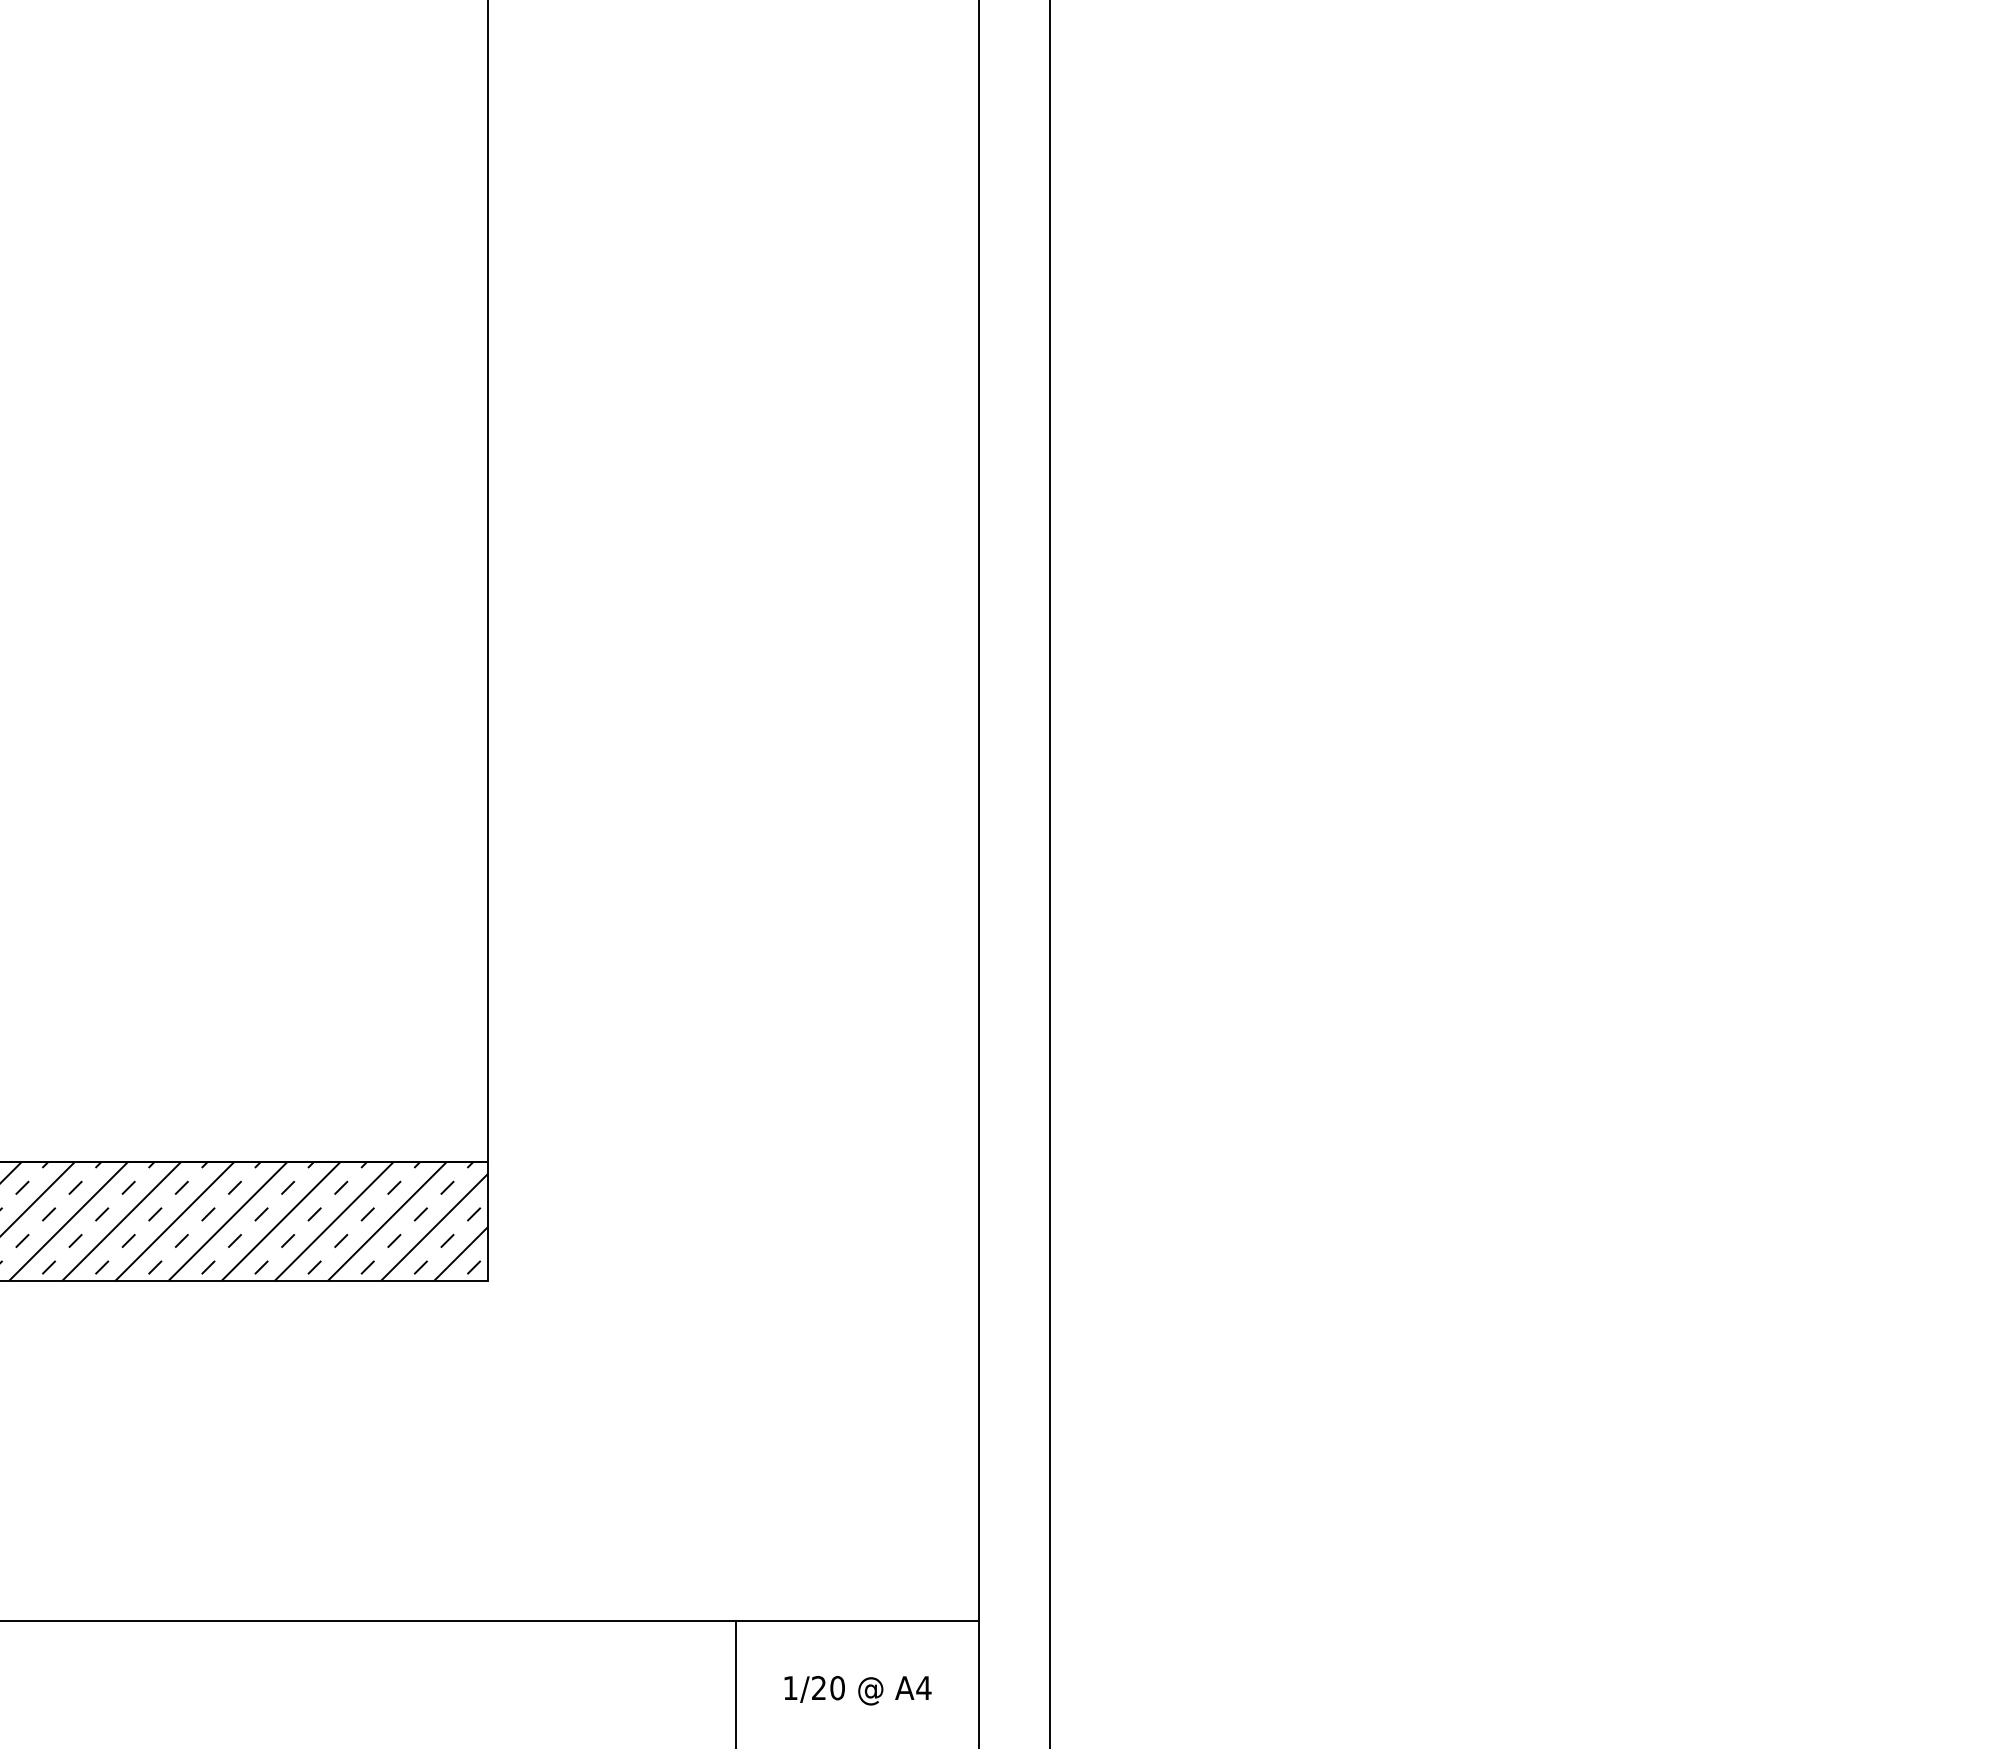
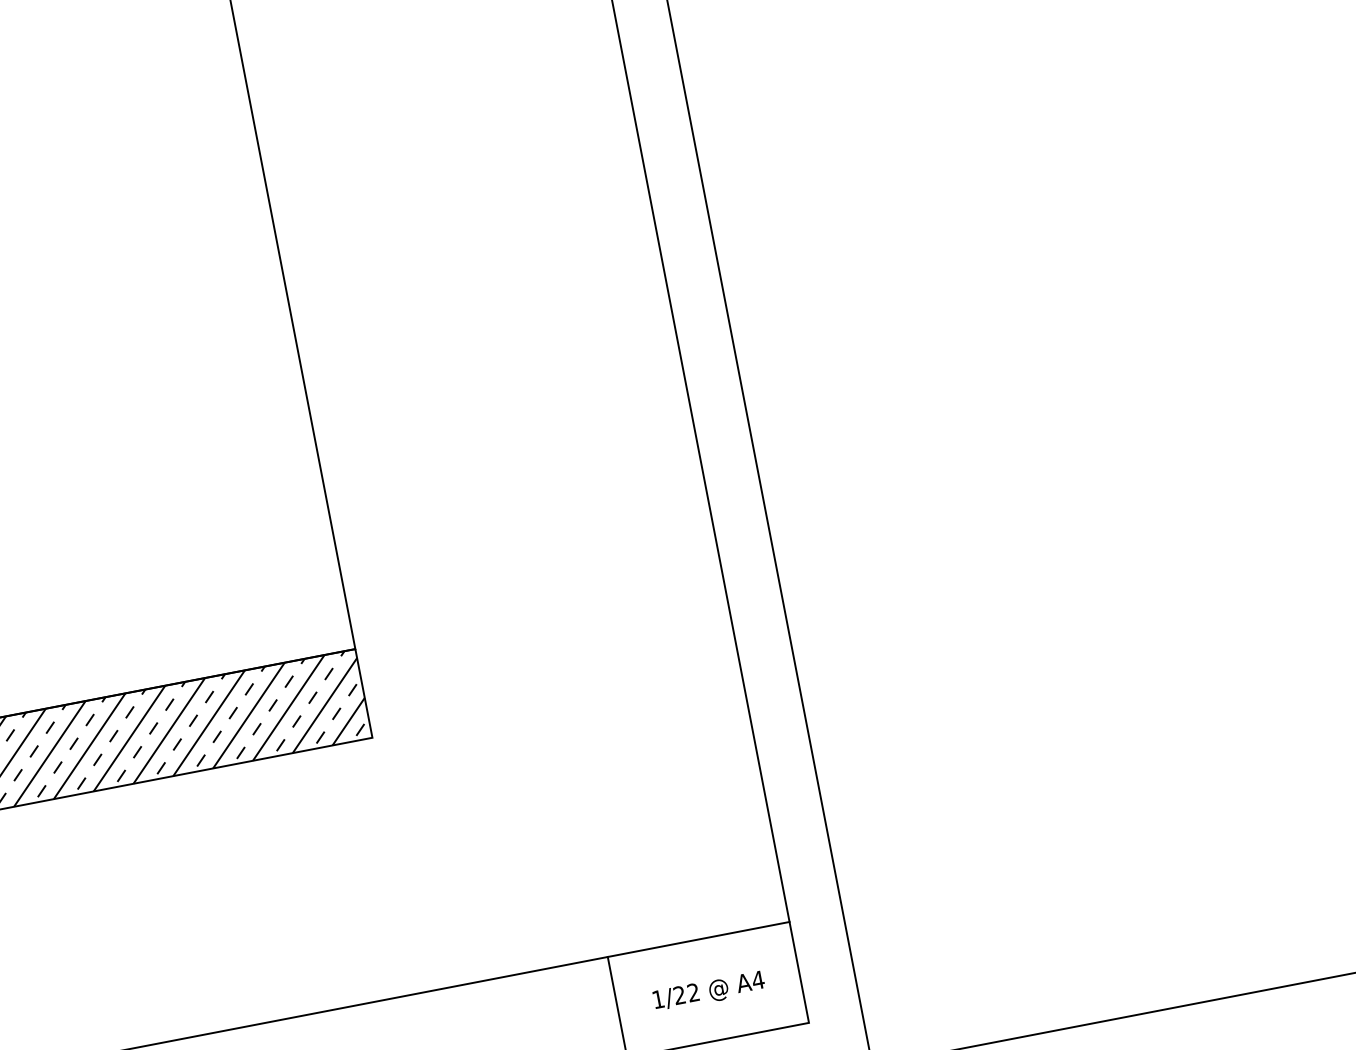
text: (837, 1688) -> (693, 992), 1/20 -> 1/22

